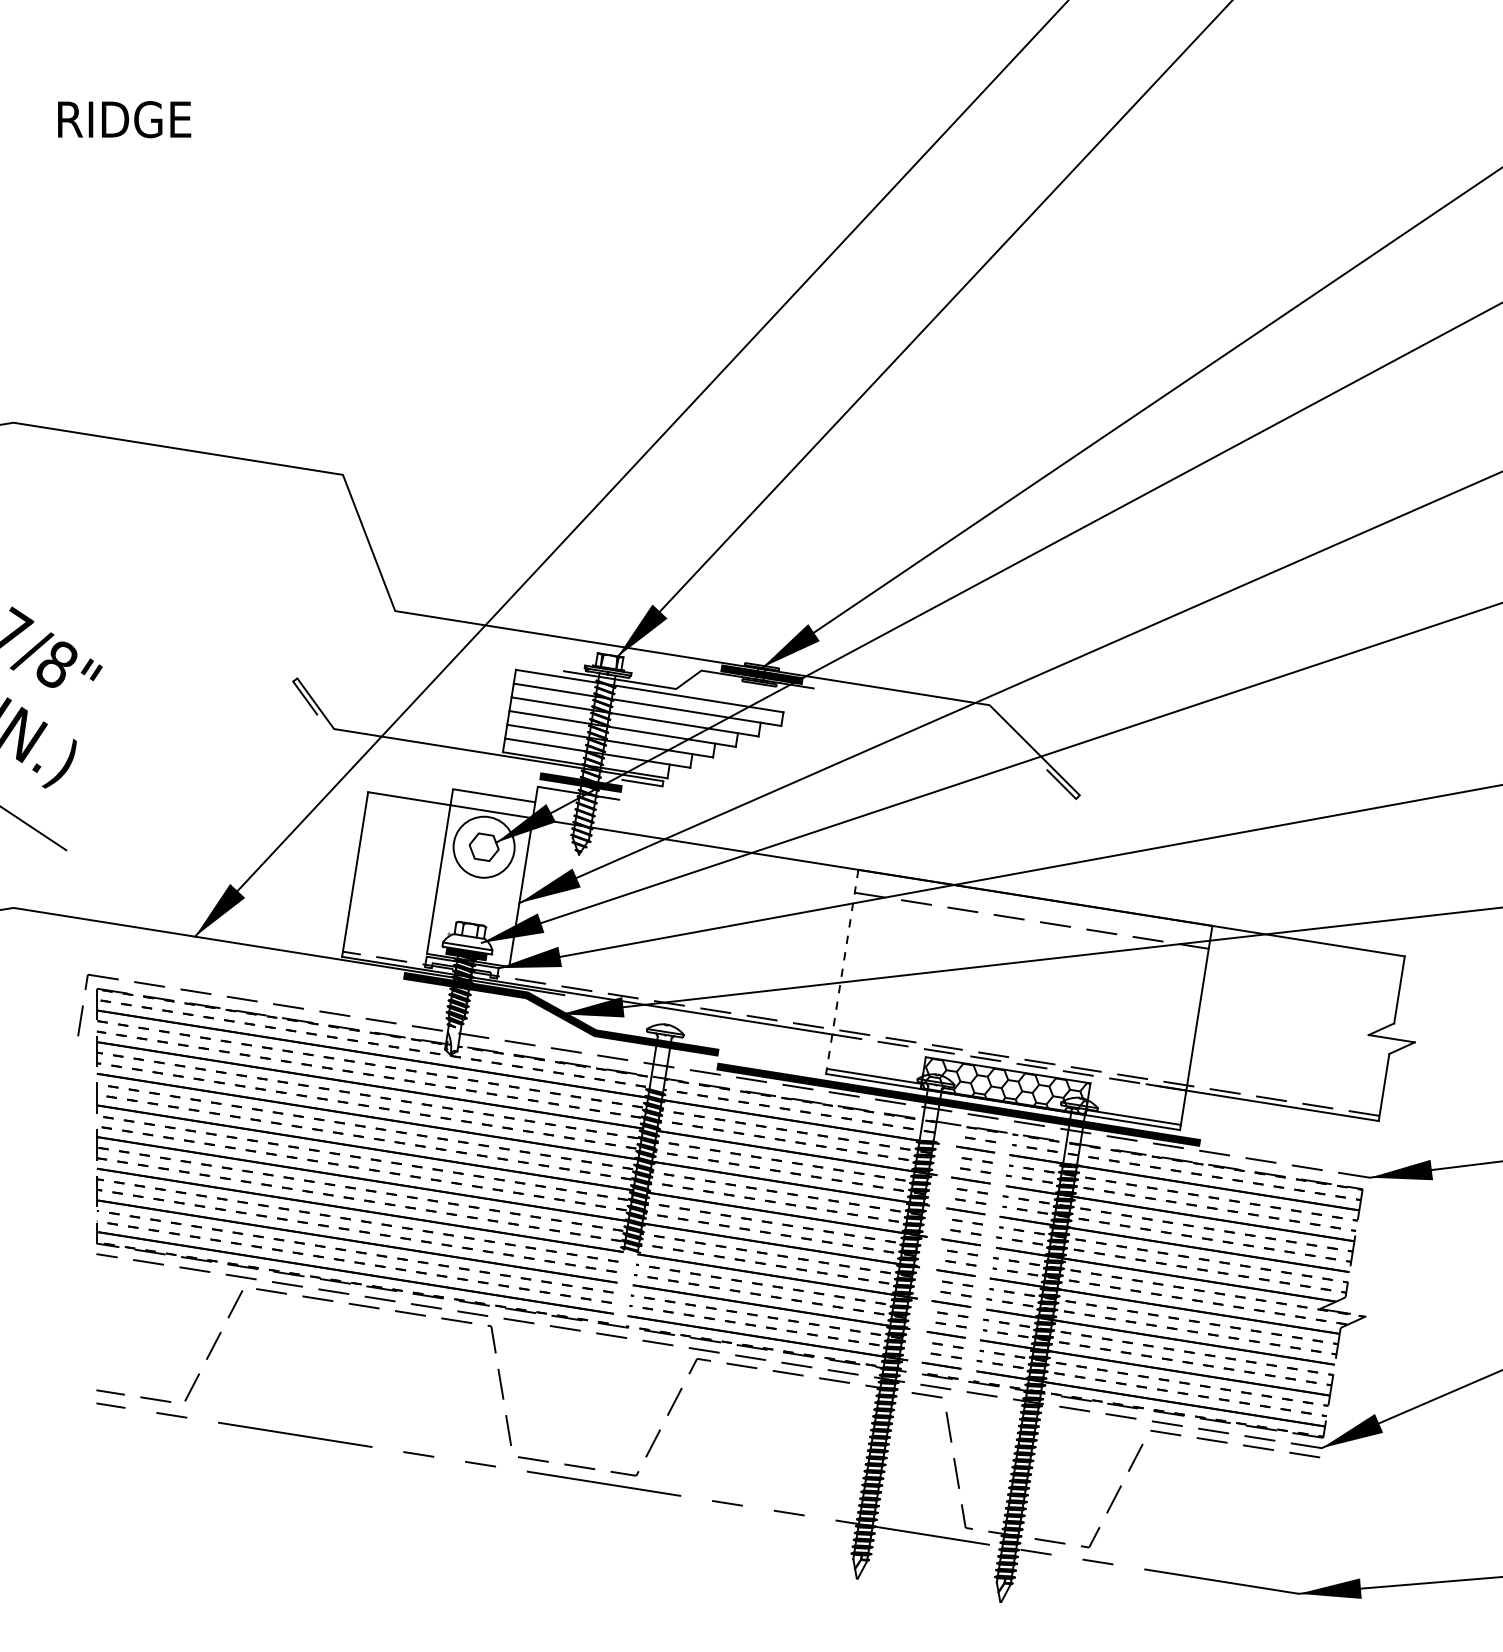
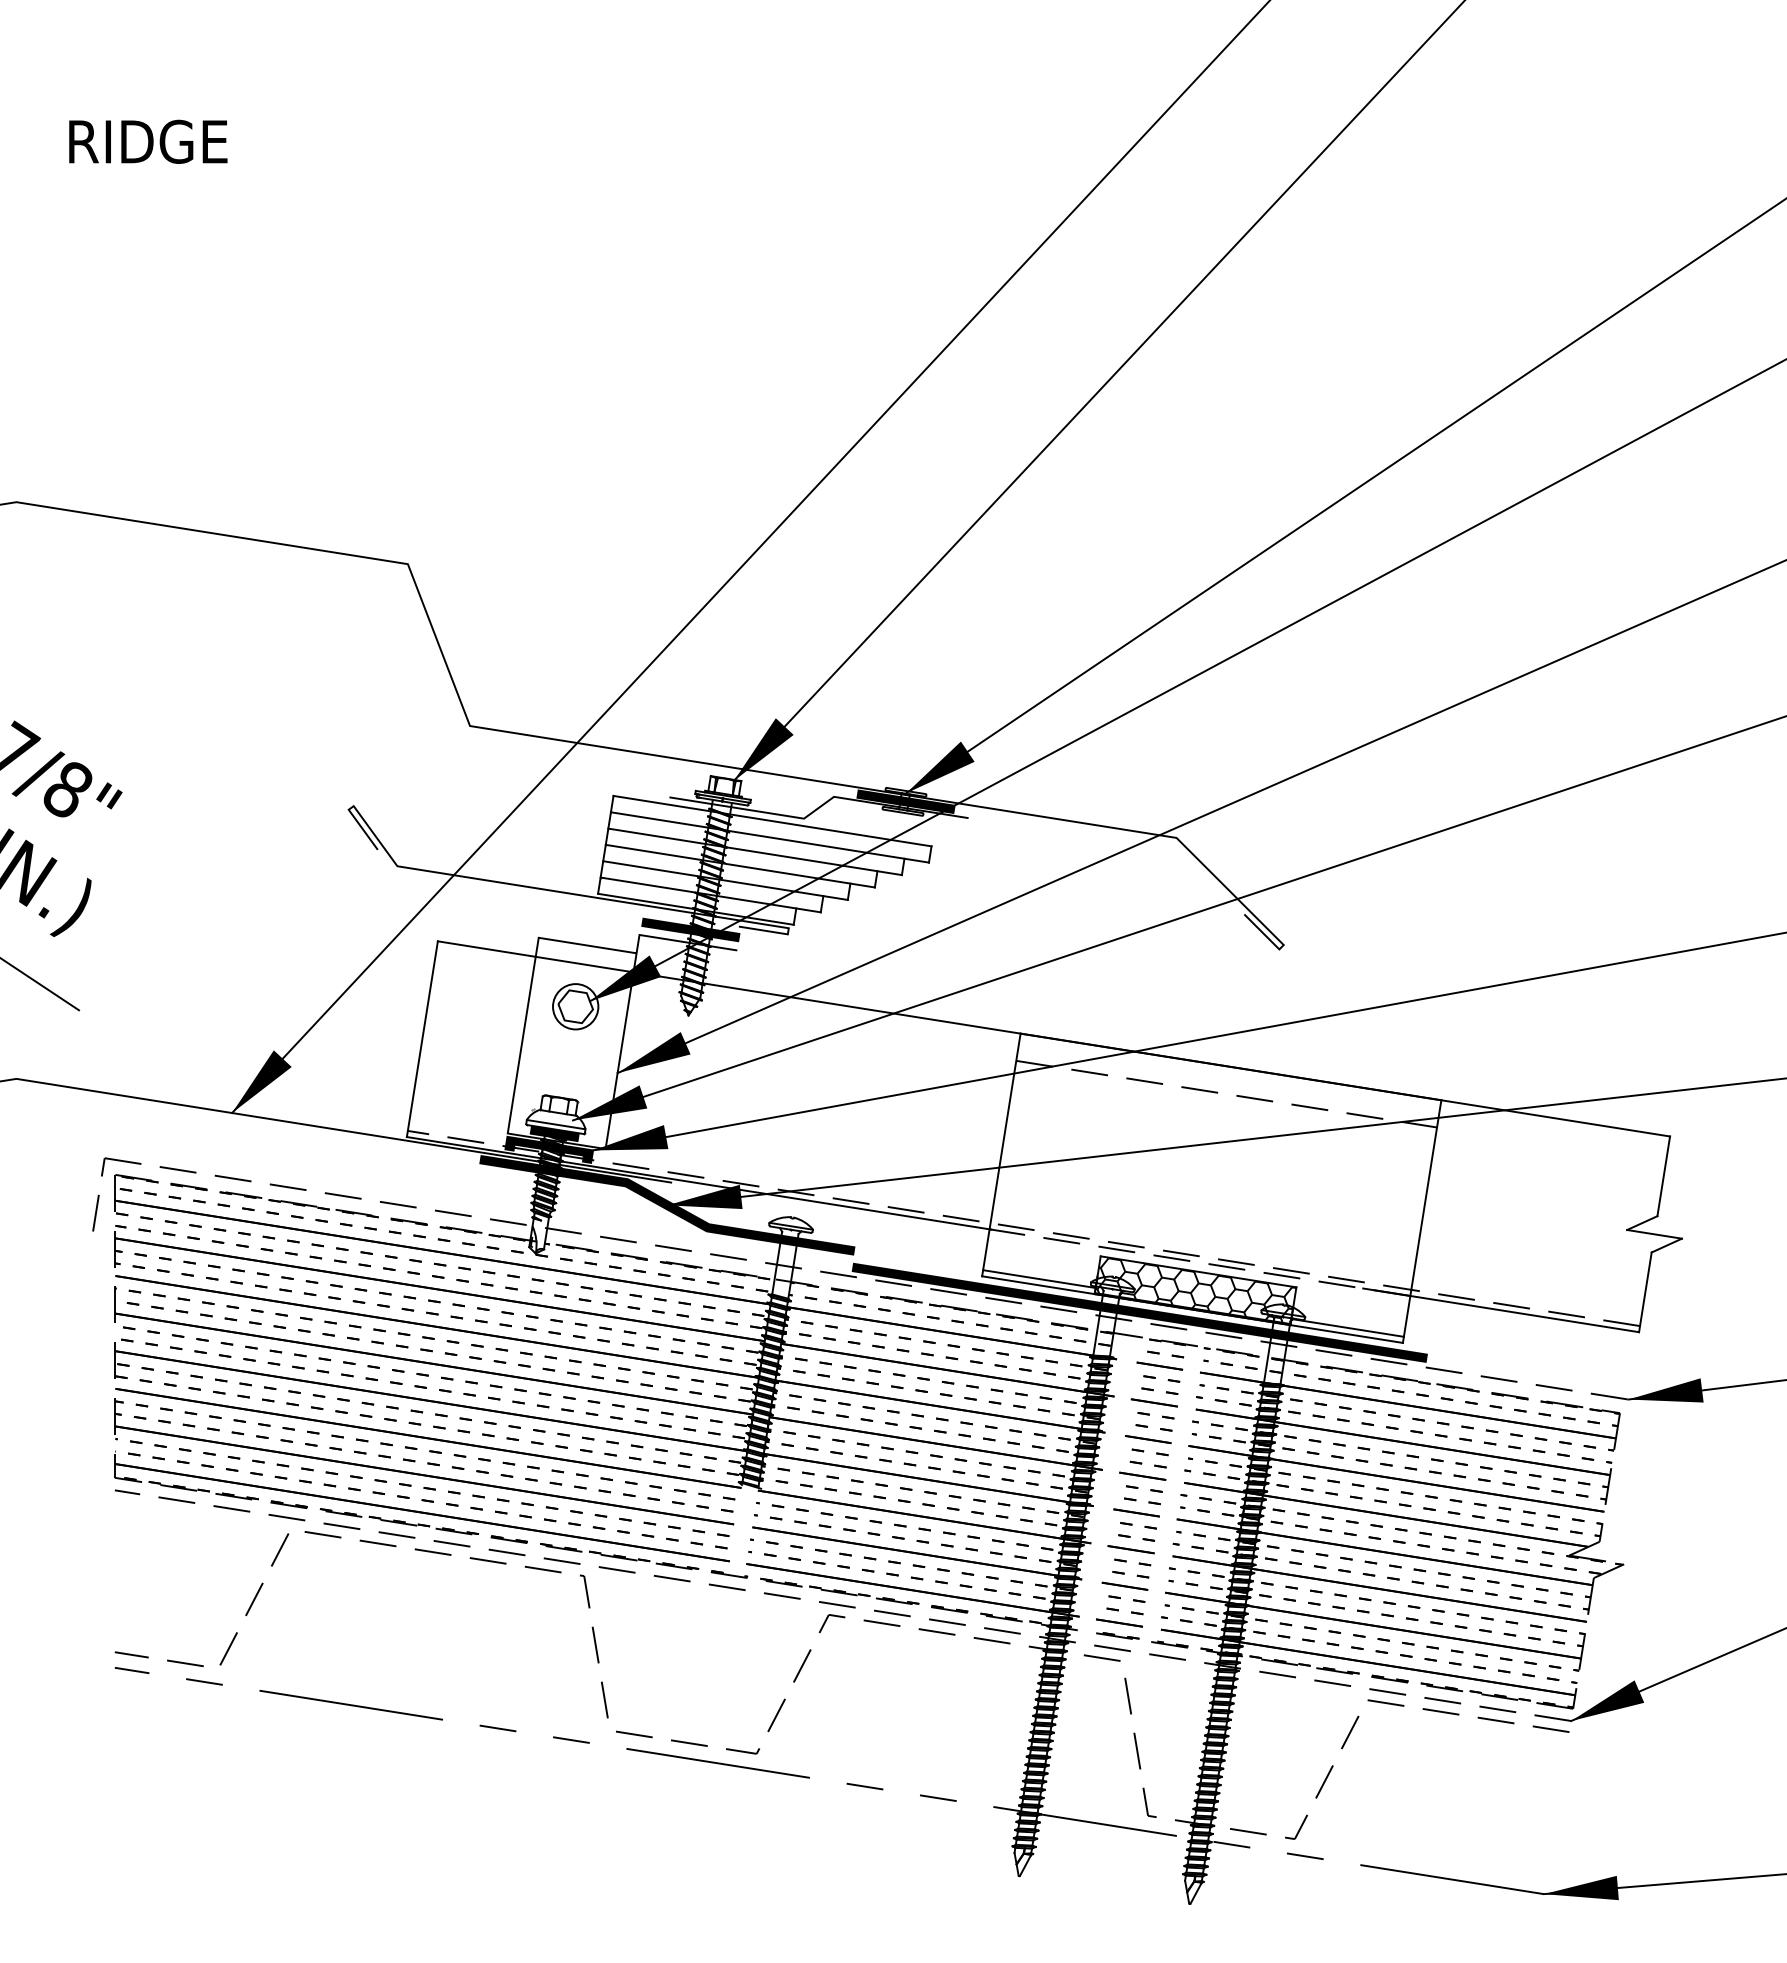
circle: (483, 847) -> (575, 1006), size x0.62
fill: (462, 967) -> (549, 1149), added
line: (842, 971) -> (1001, 1154), dashed -> solid

